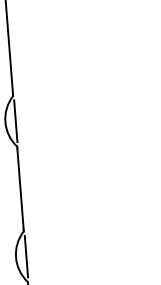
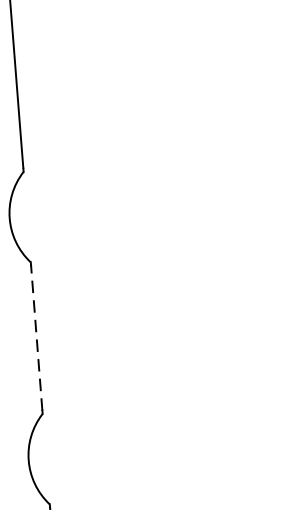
line: (15, 121) -> (27, 217), removed
line: (20, 188) -> (36, 337), solid -> dashed
line: (26, 256) -> (47, 458), removed

